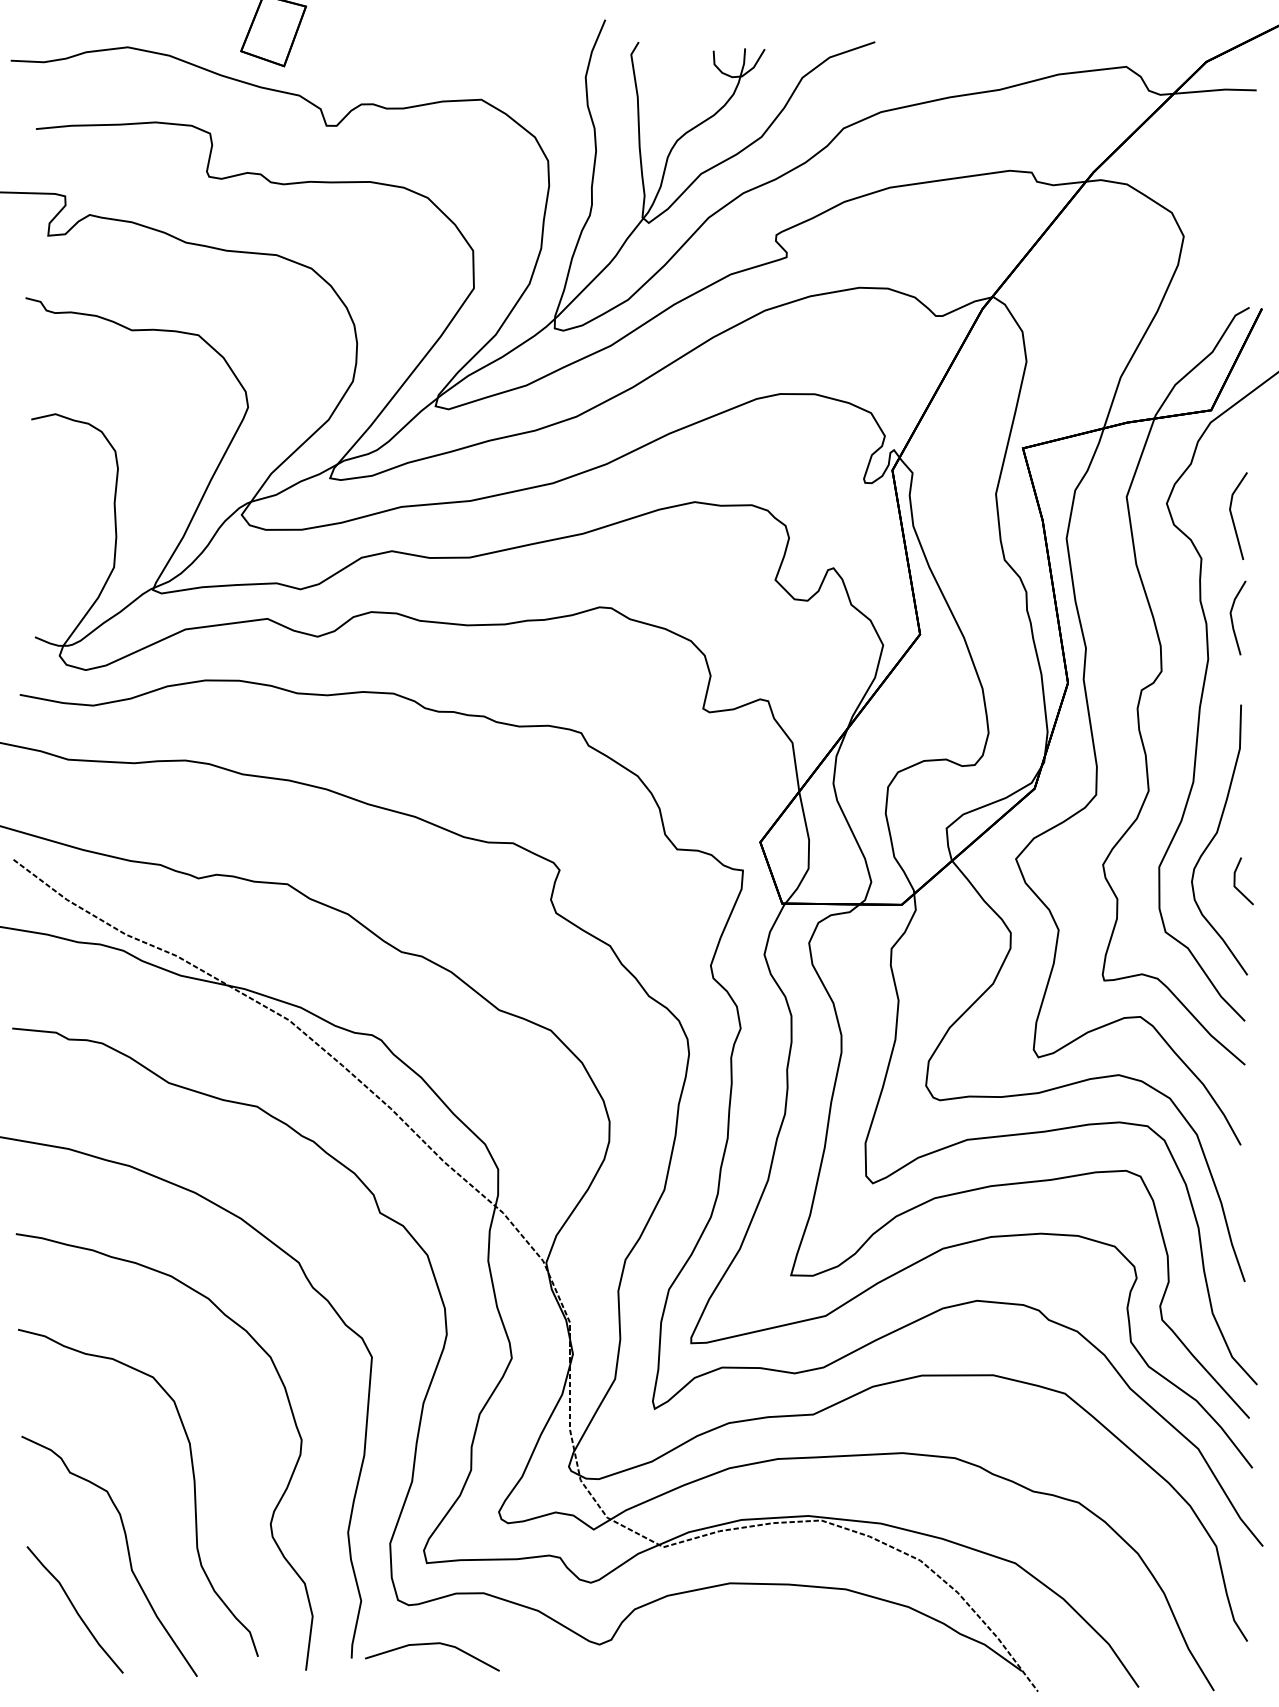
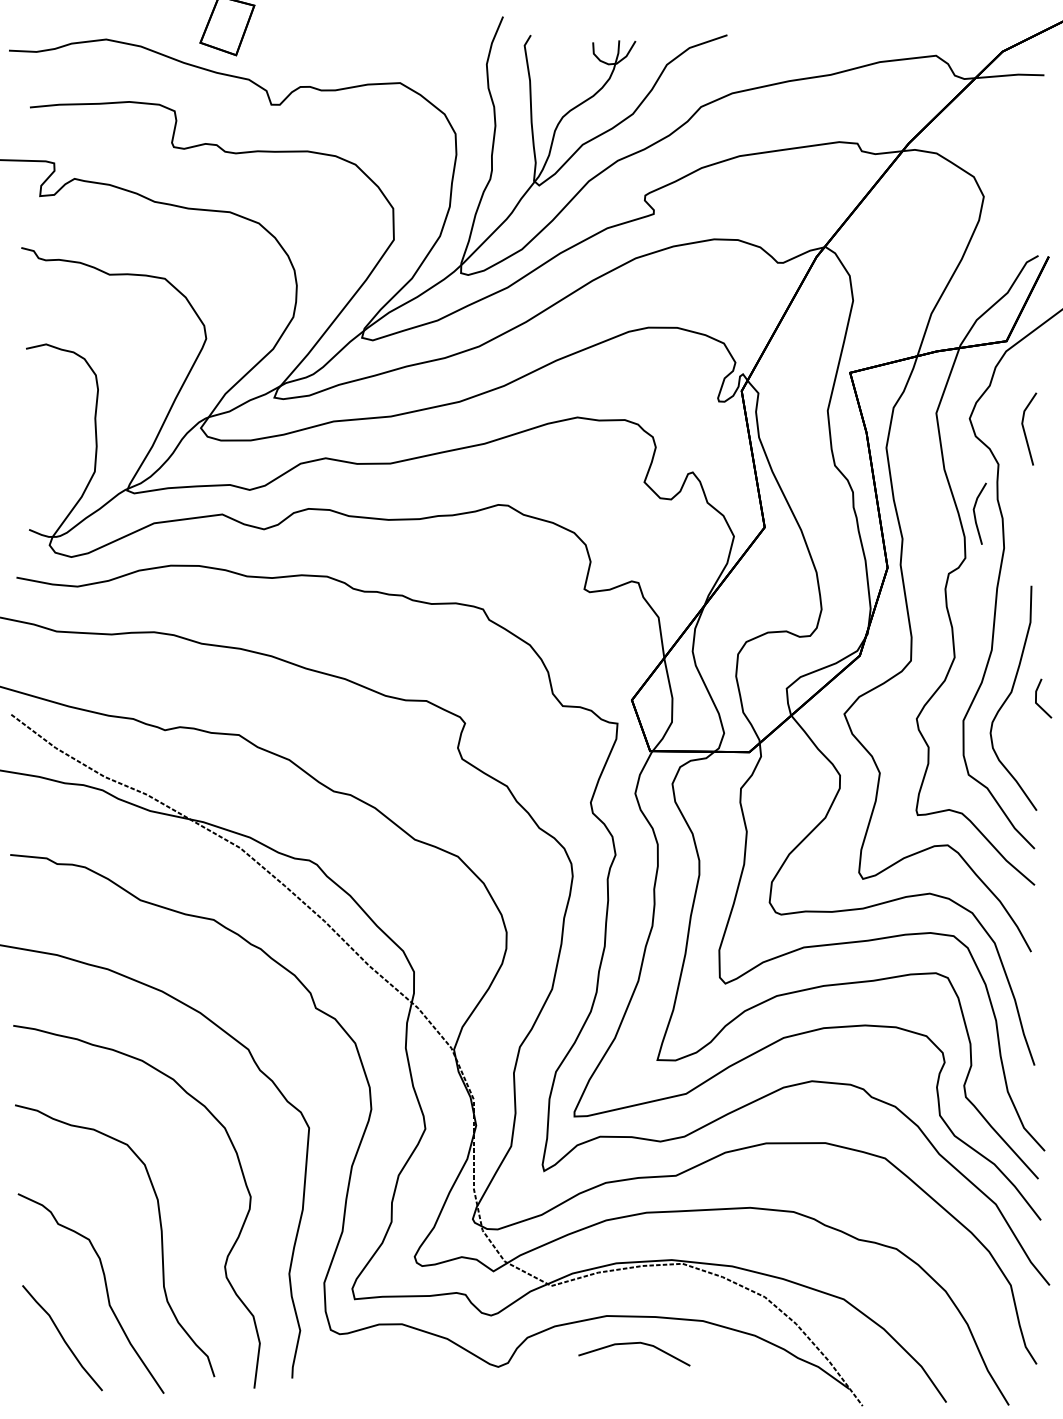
line: (1232, 617) -> (975, 513), moved
line: (1235, 881) -> (1036, 698), moved
line: (431, 1645) -> (633, 1344), moved

